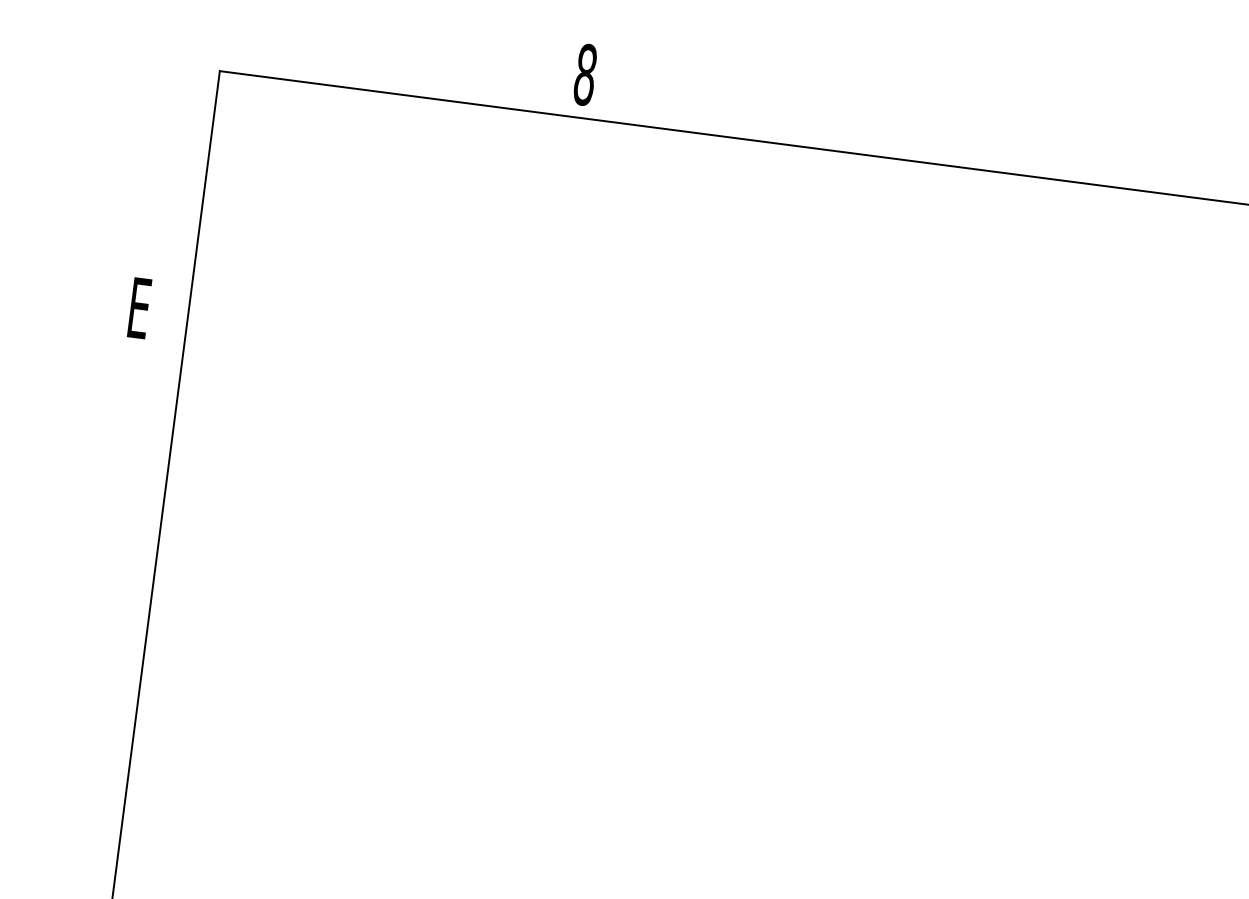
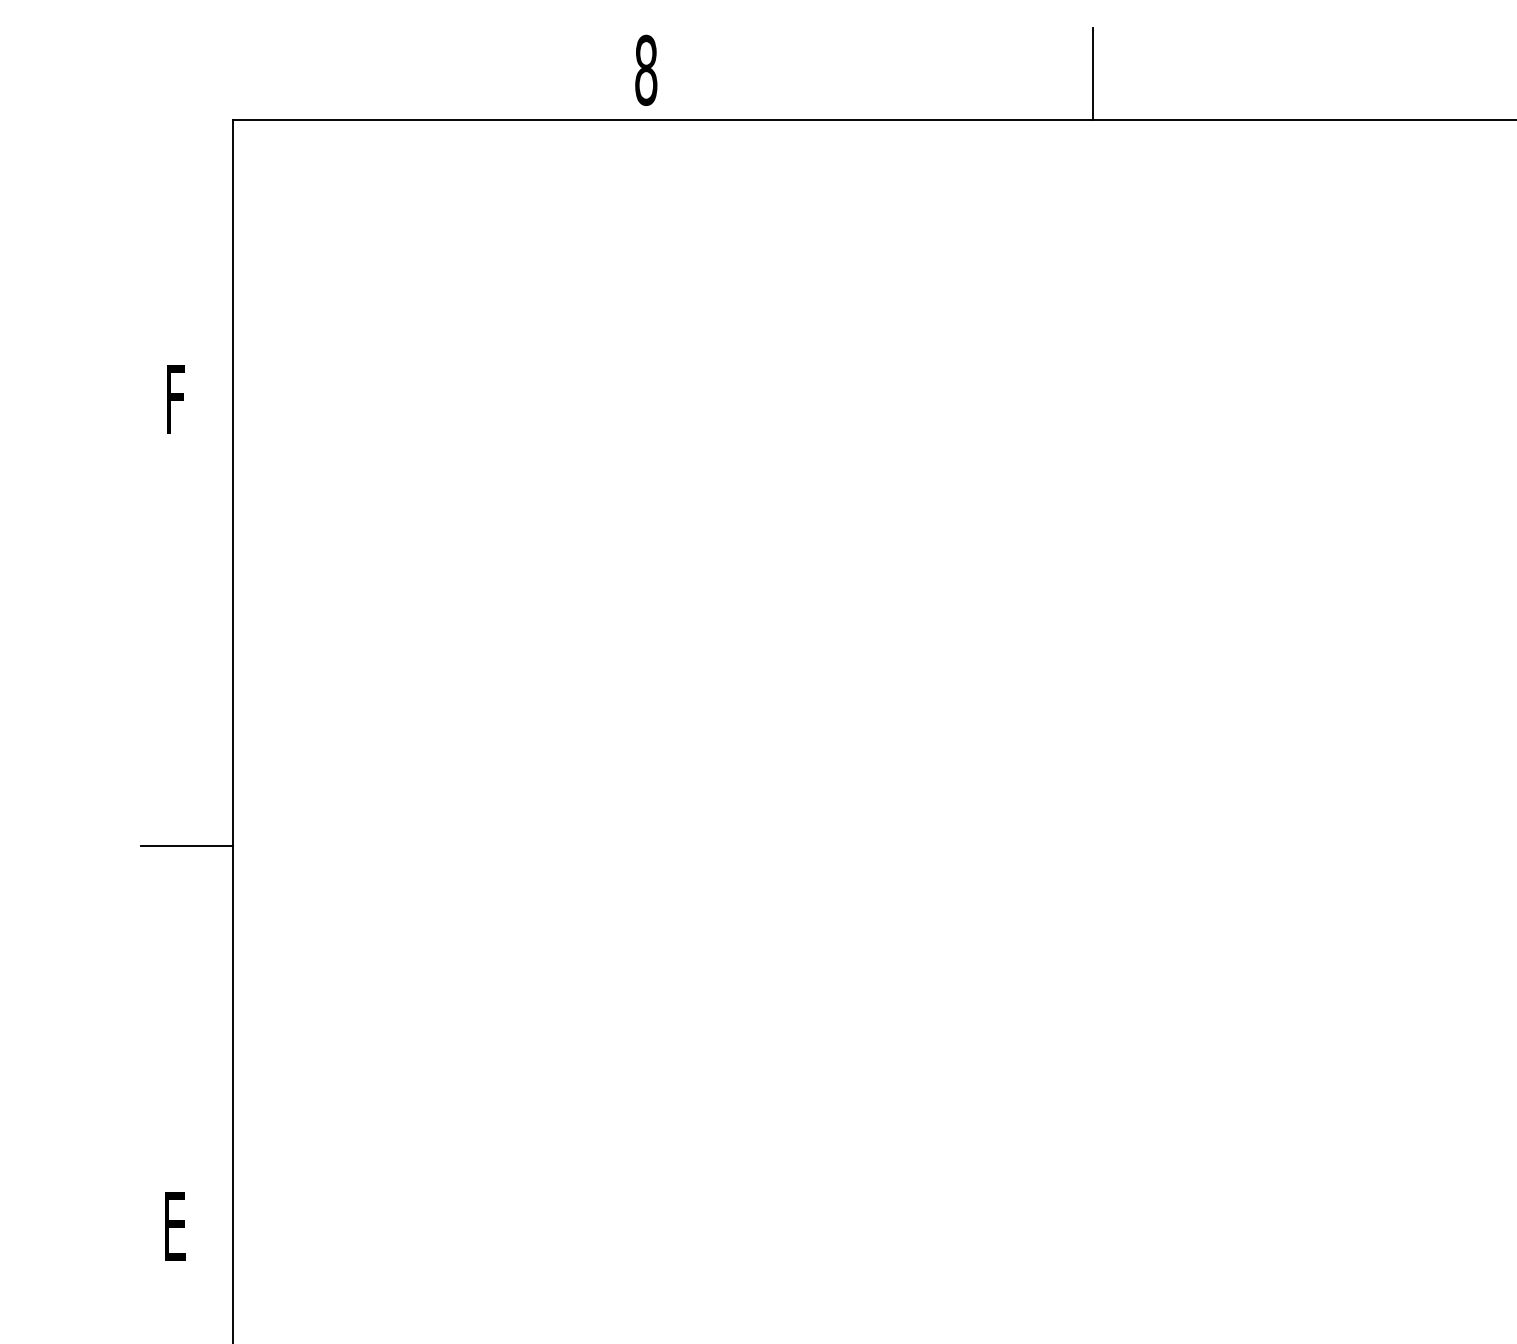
line: (973, 128) -> (1092, 73), added
text: (141, 308) -> (179, 399), E -> F
line: (97, 697) -> (186, 845), added

